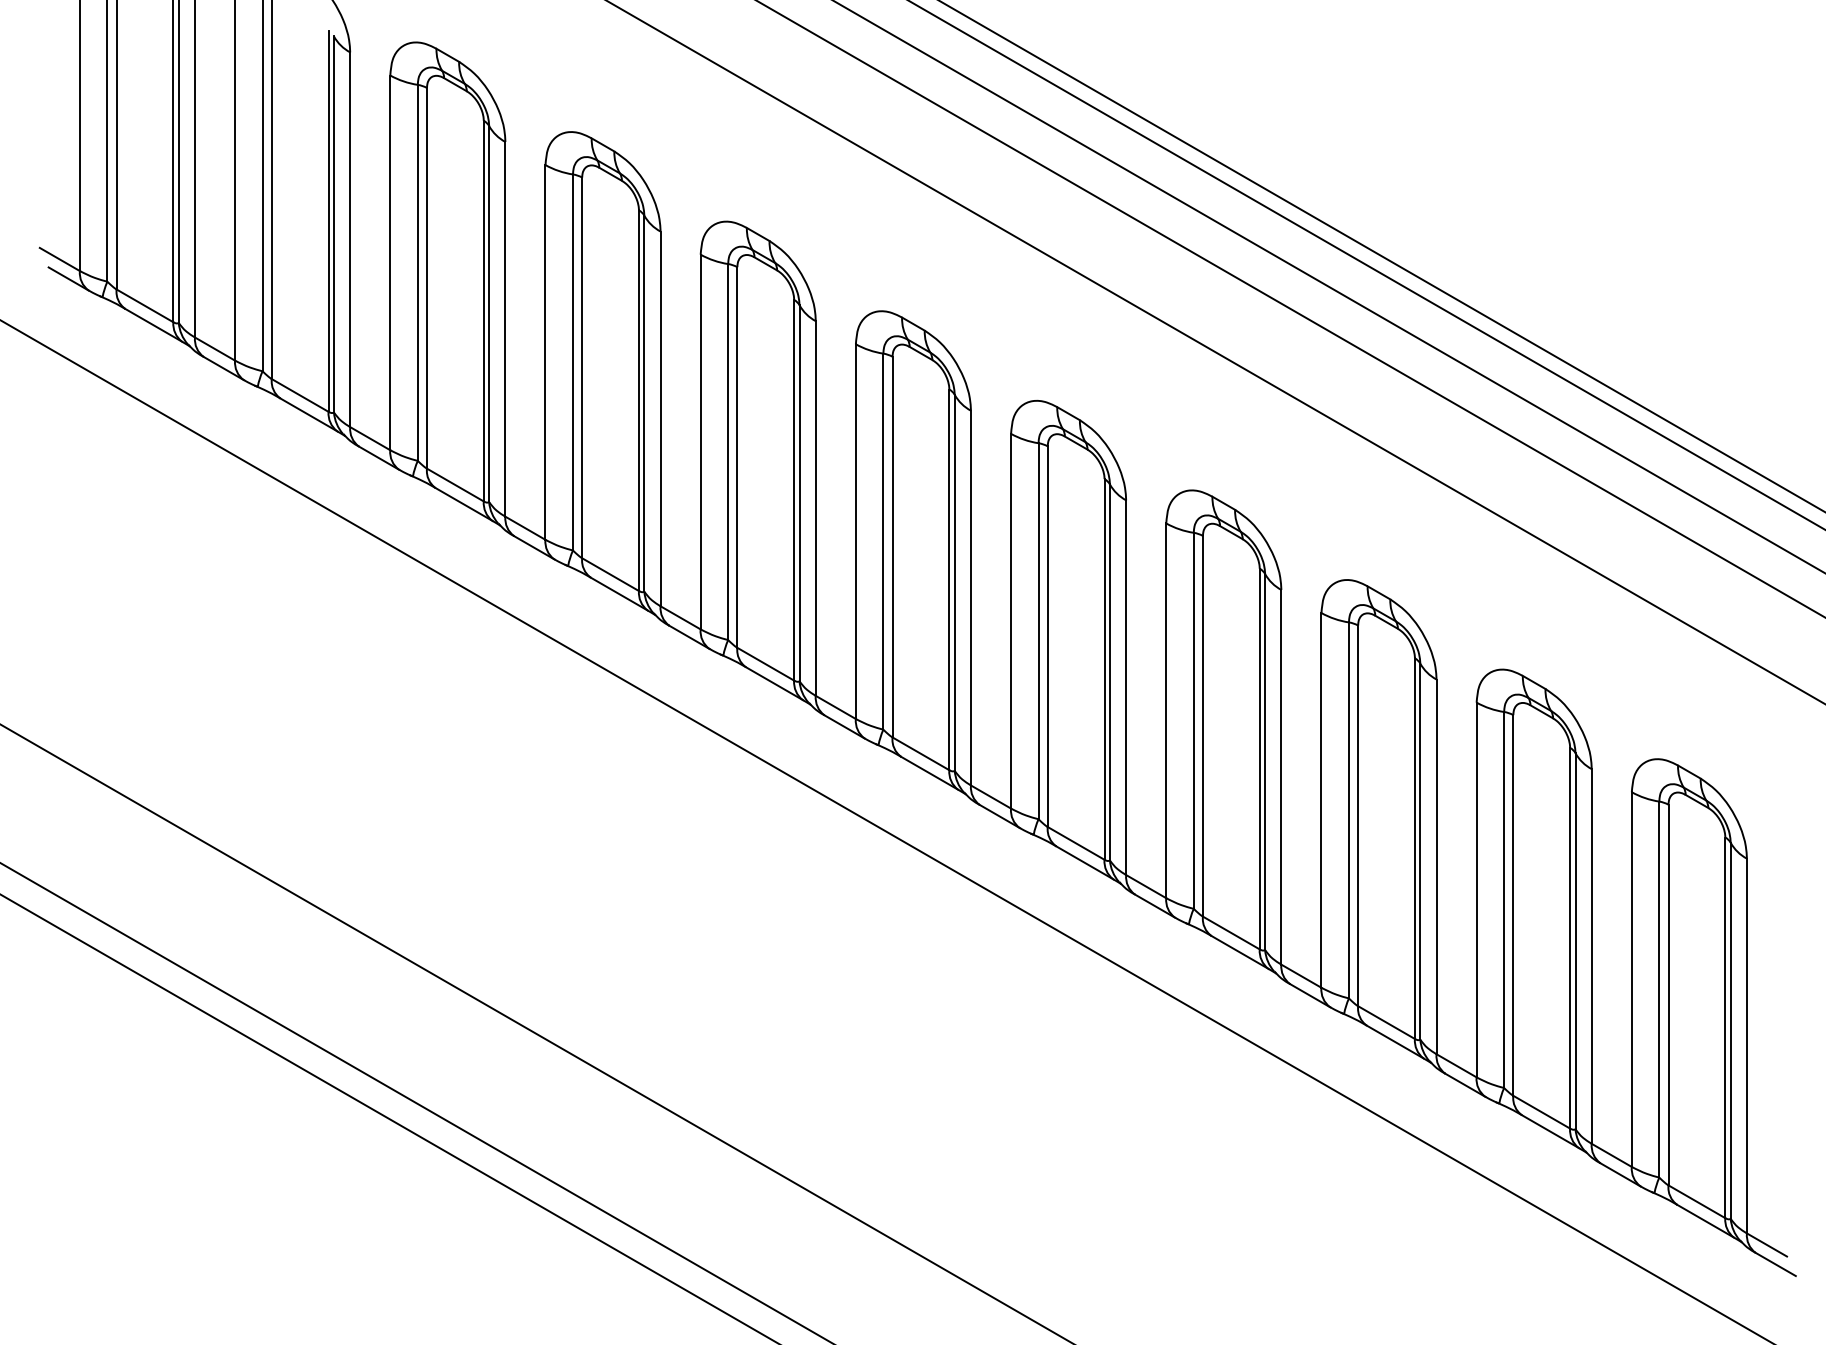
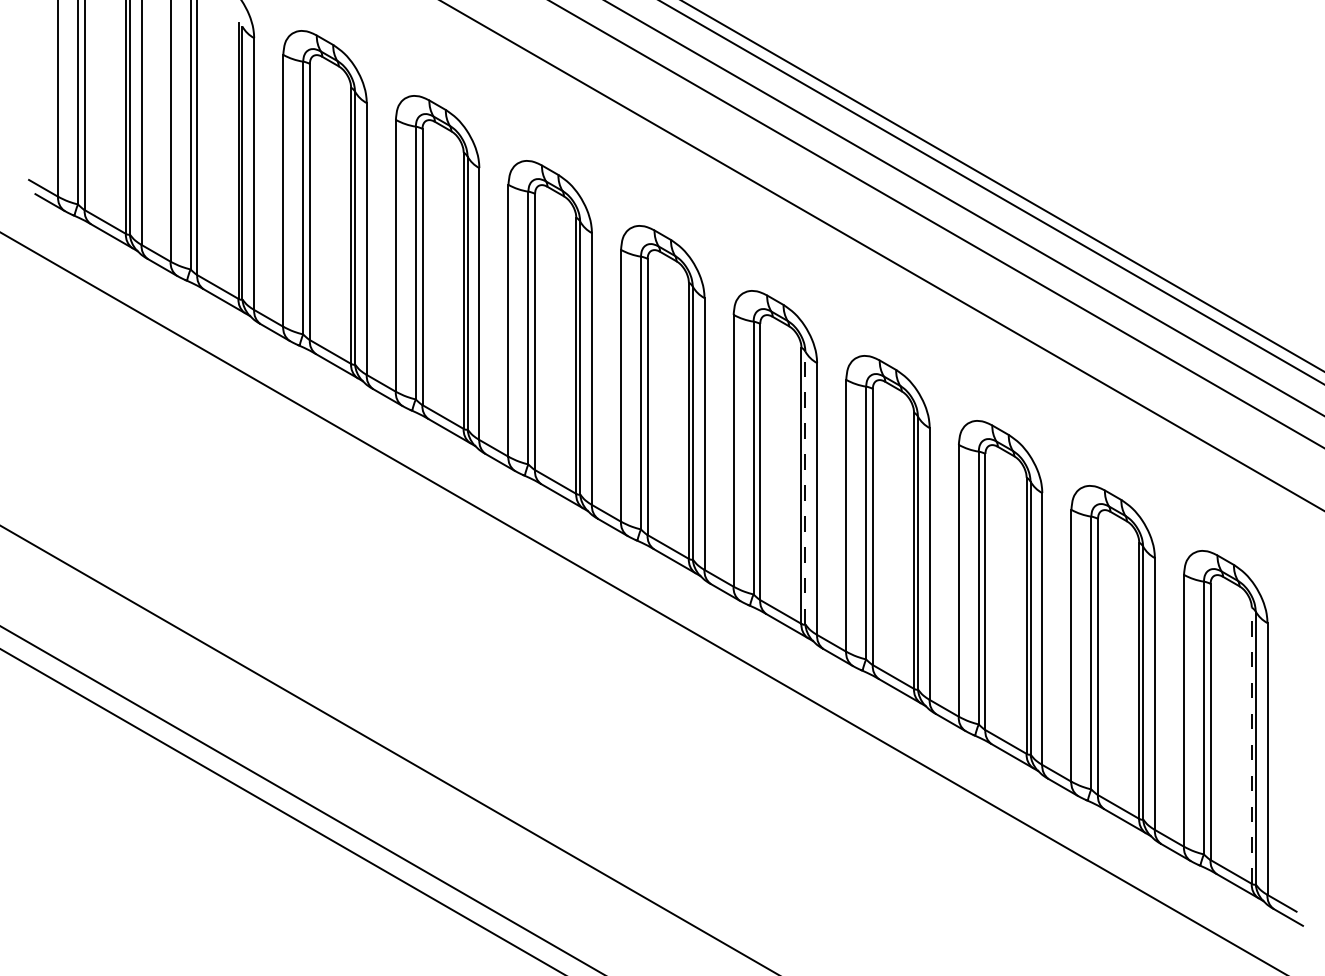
line: (1110, 671) -> (805, 487), solid -> dashed
line: (1724, 1027) -> (1251, 745), solid -> dashed

